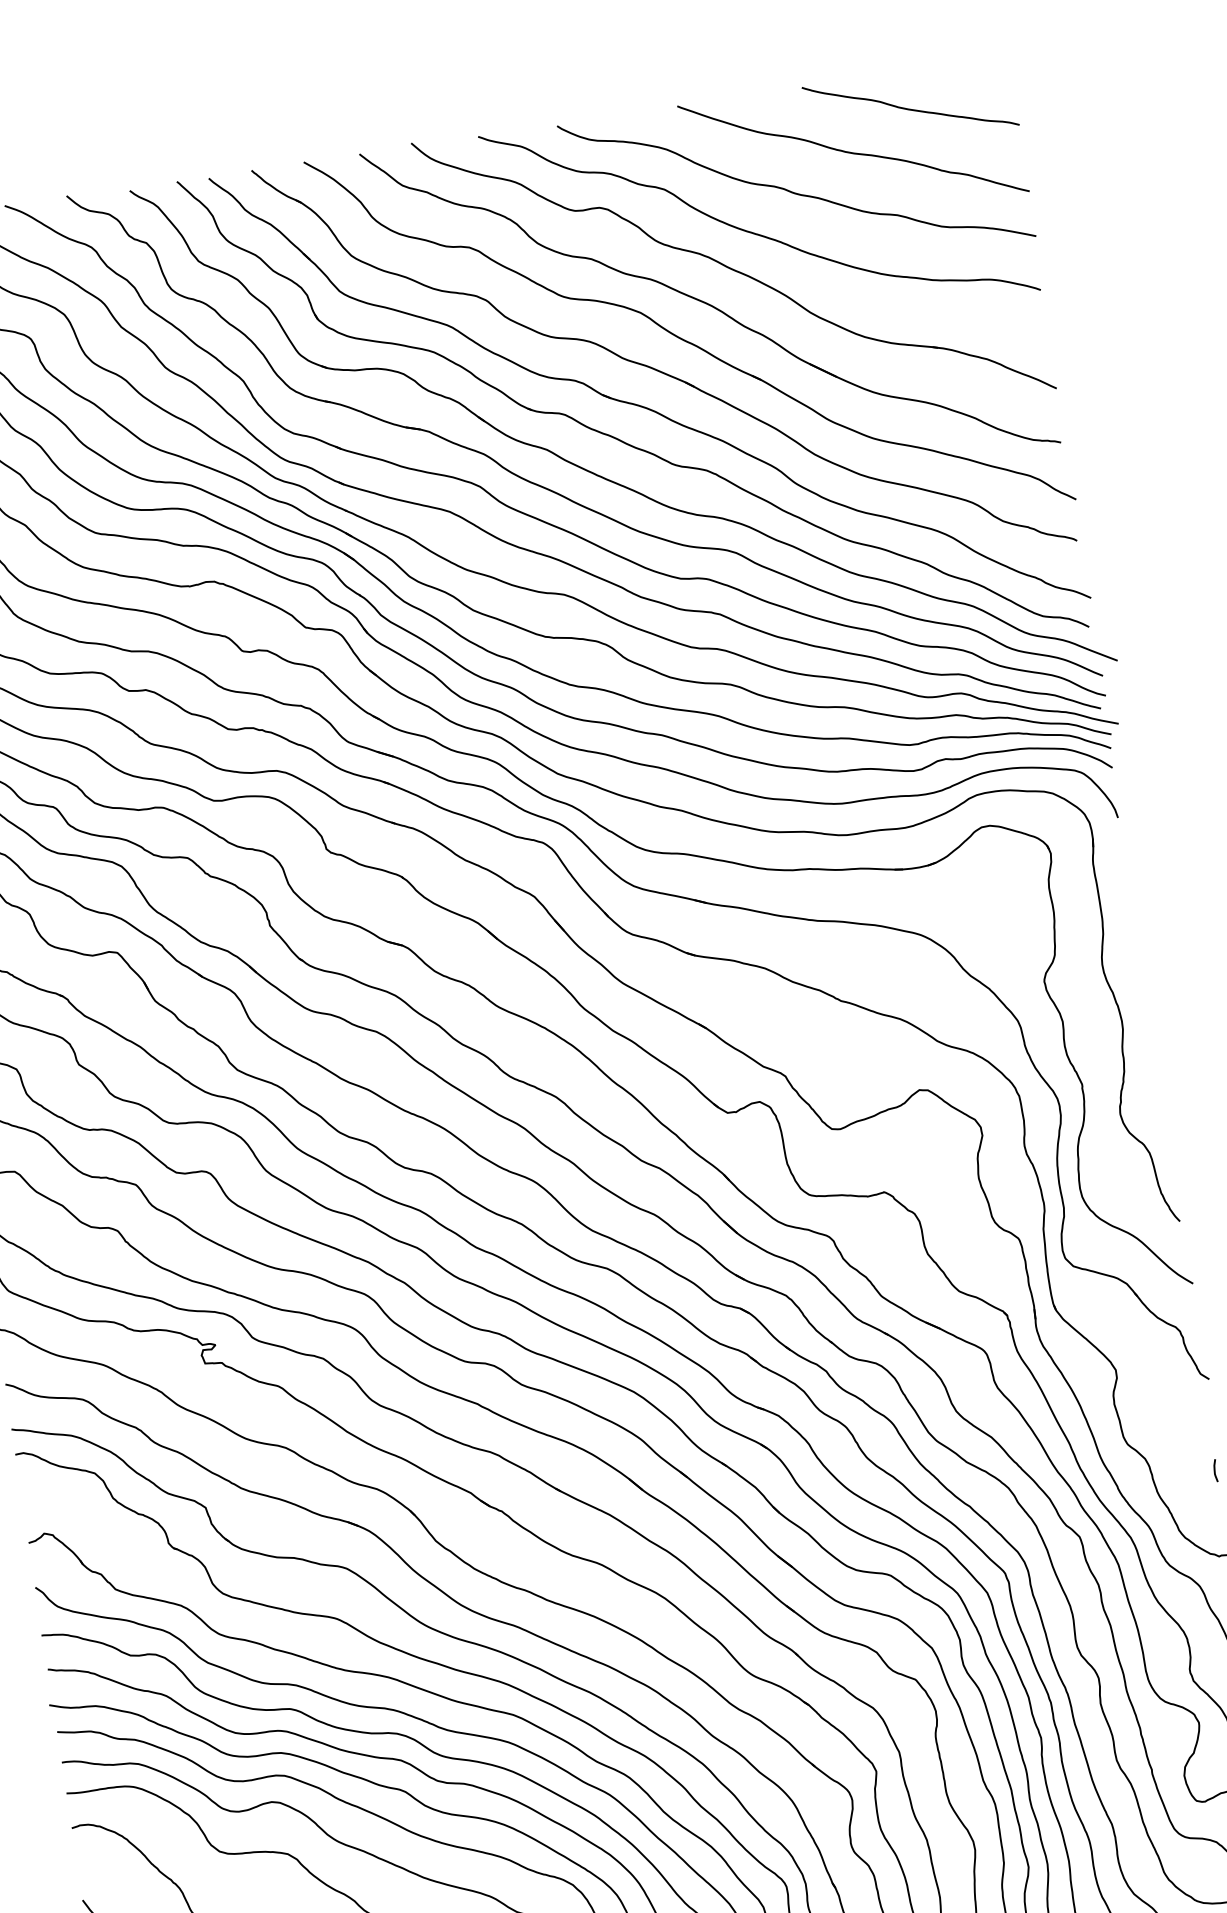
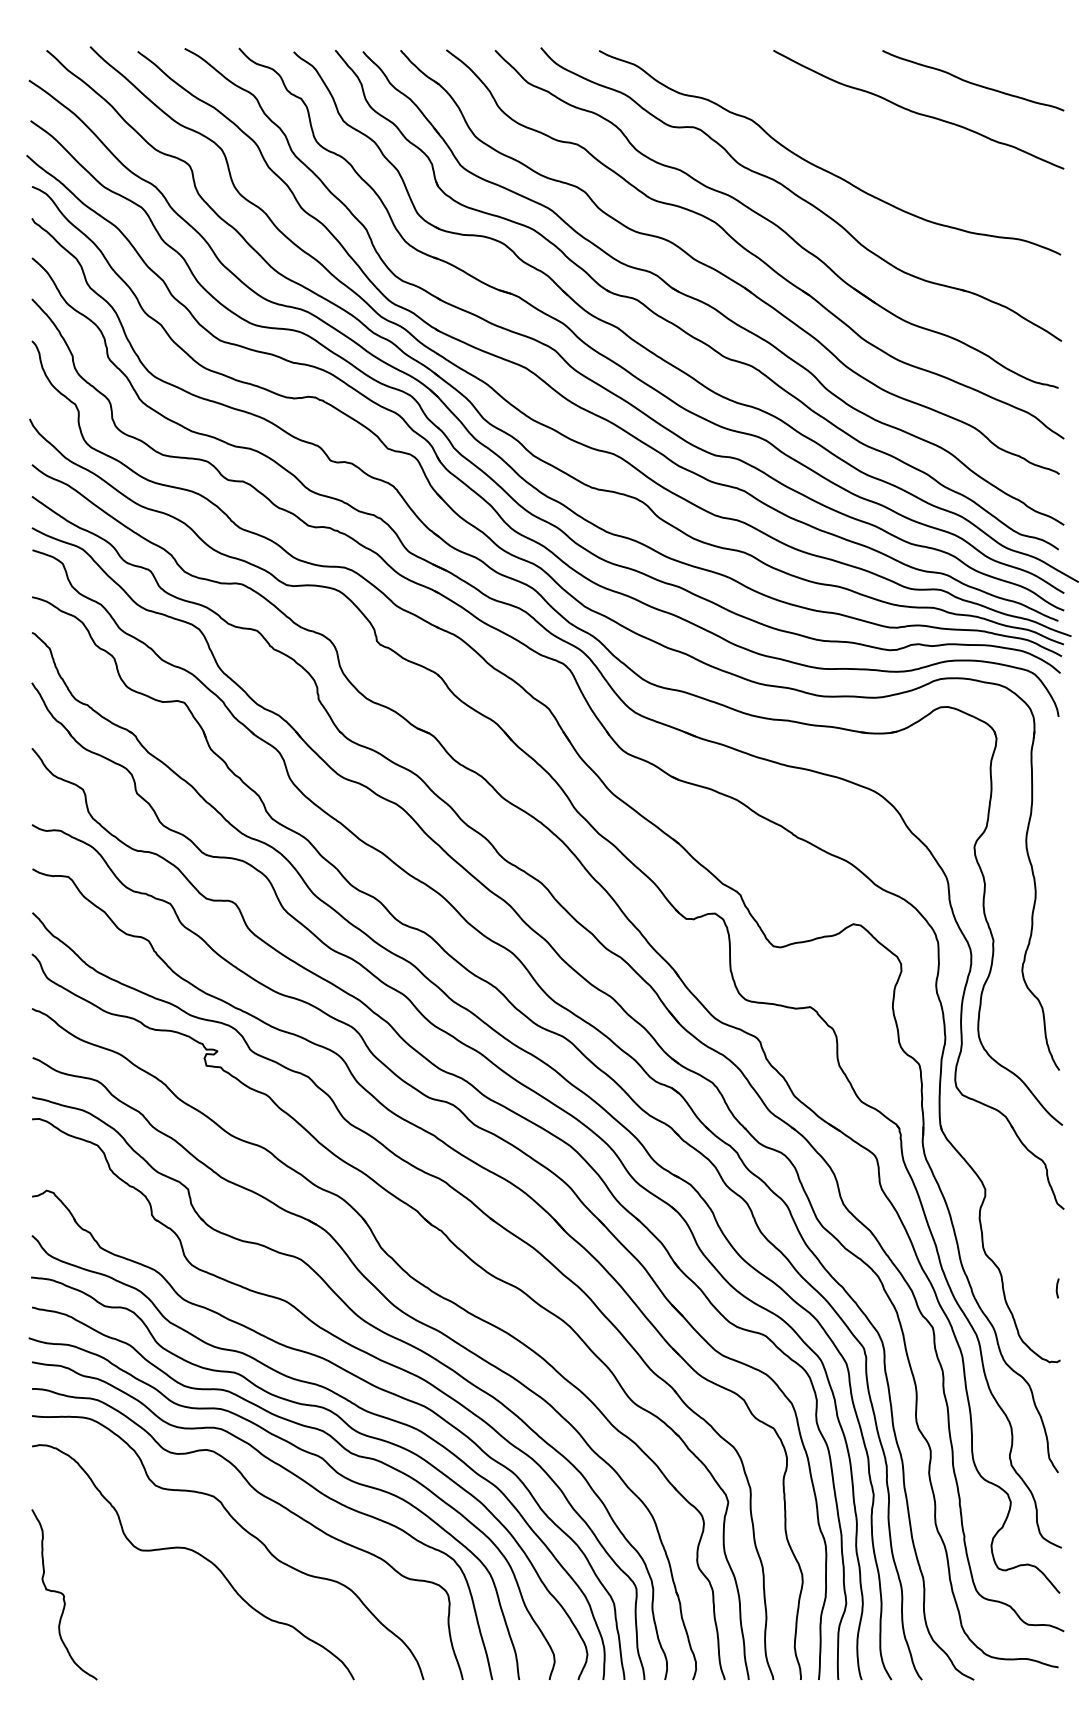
curve: (791, 190) -> (860, 137), removed

